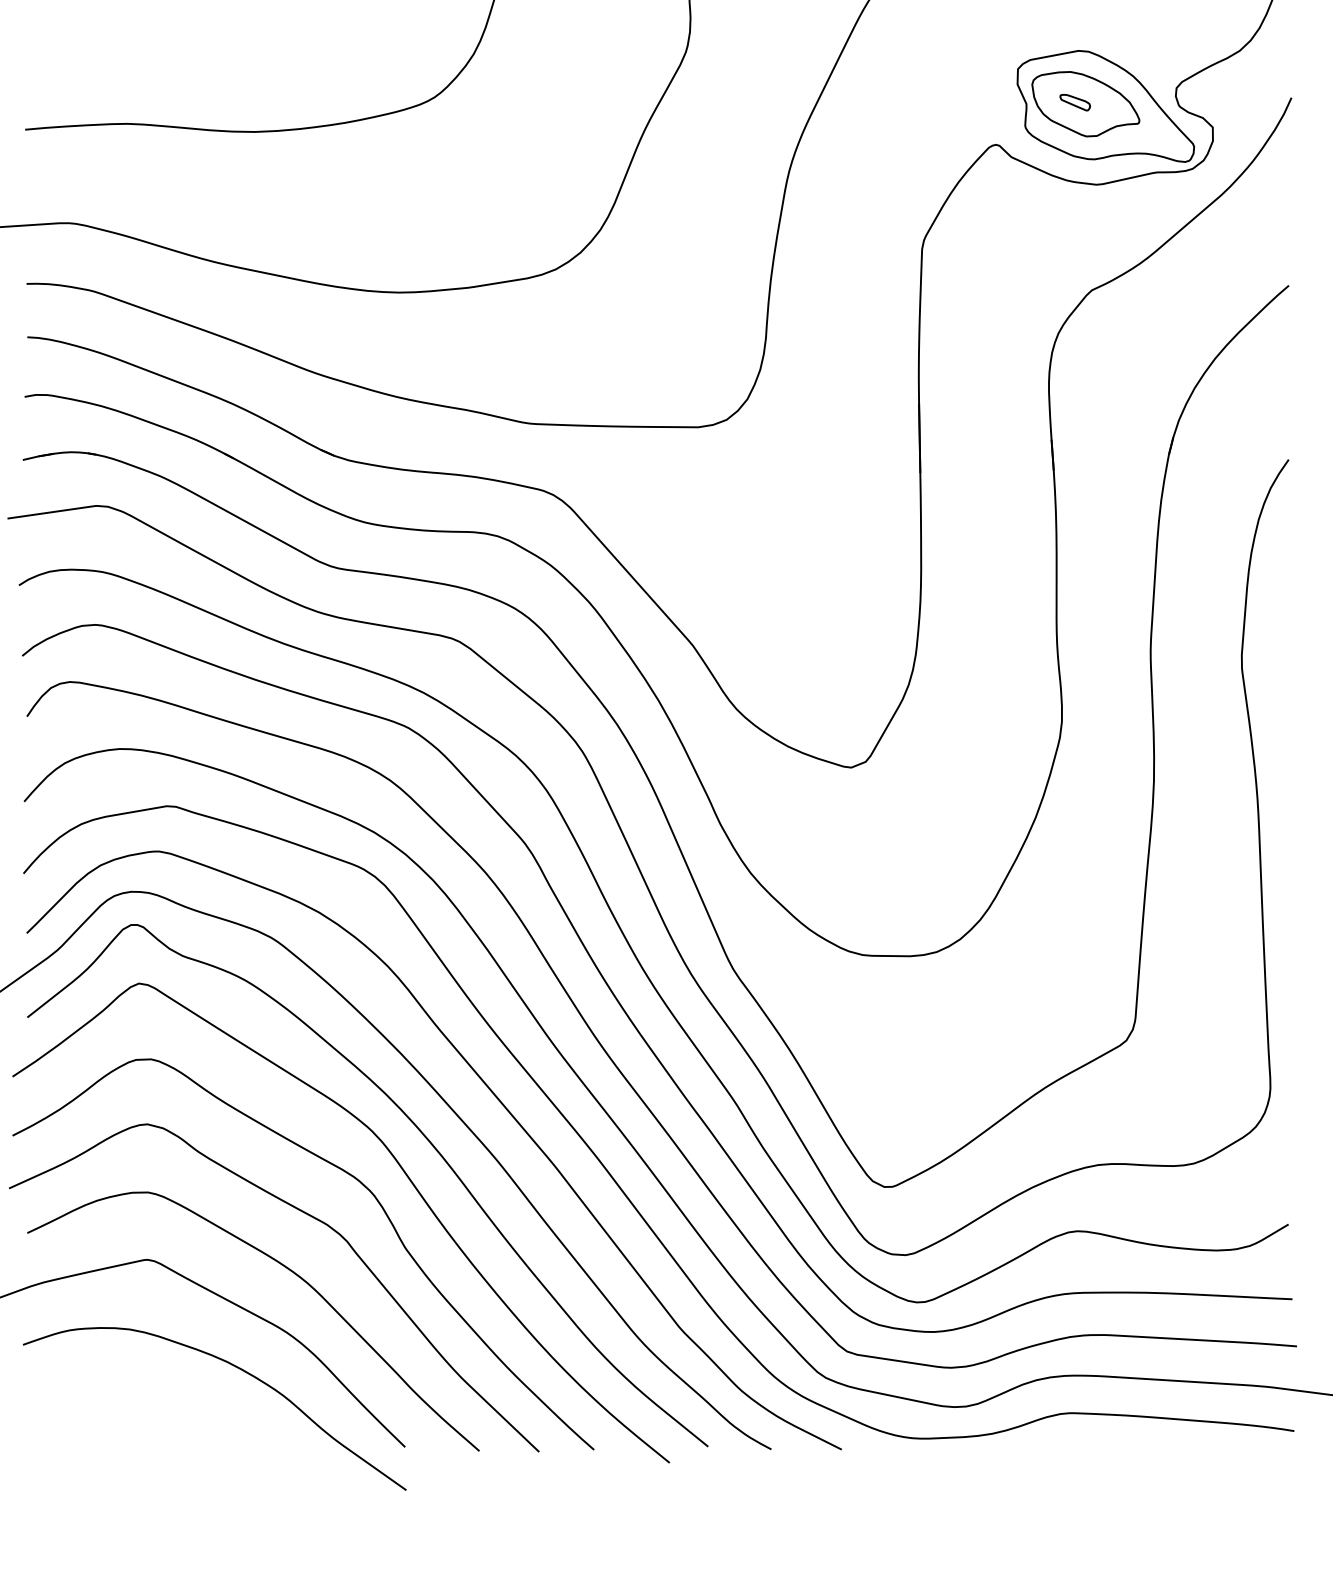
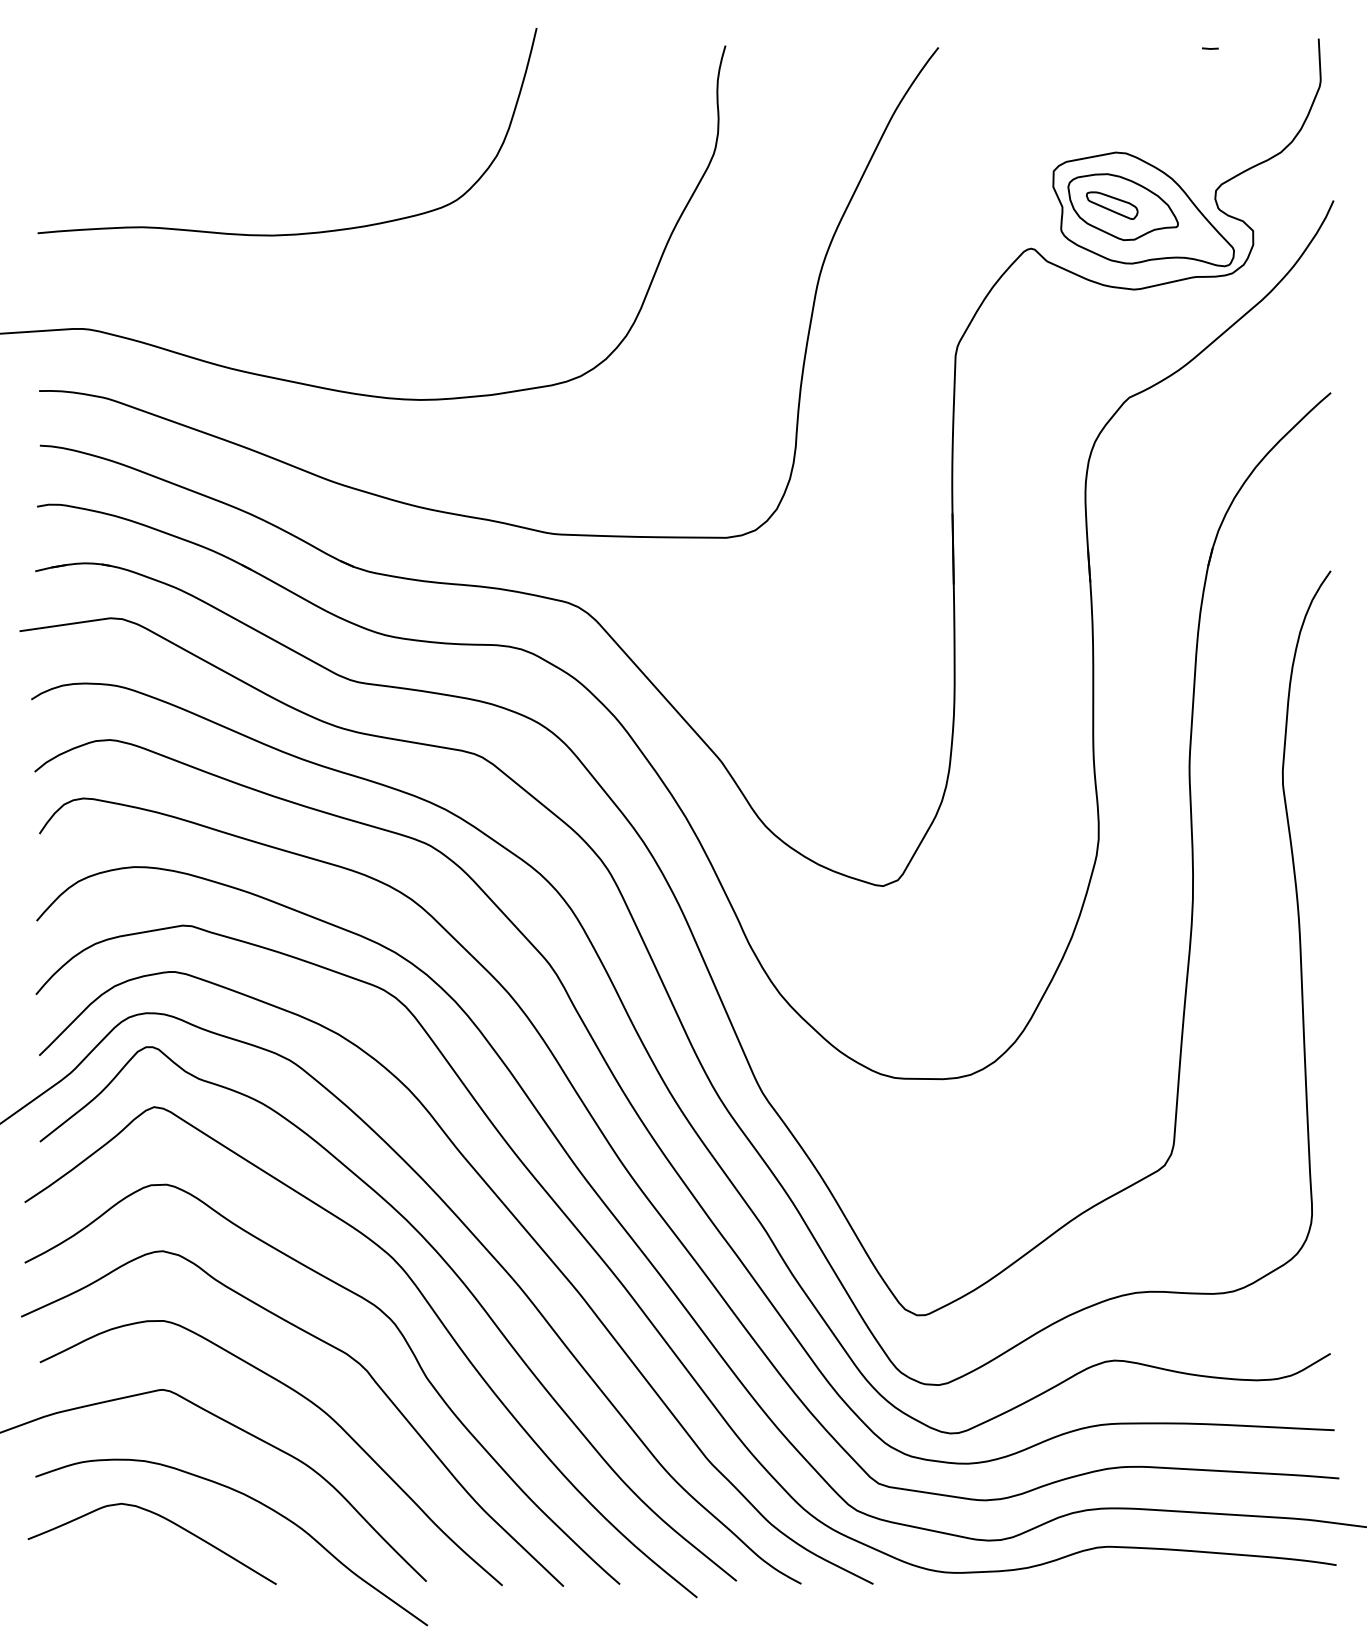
part: (1075, 102) -> (1112, 205), size x1.67
curve: (149, 1386) -> (164, 1519), added

